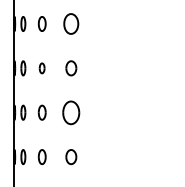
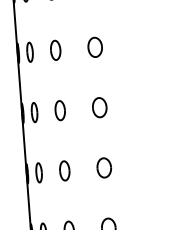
part: (71, 23) -> (95, 46), size x0.71
part: (41, 68) -> (59, 110), size x1.43
part: (71, 112) -> (104, 167), size x0.62

